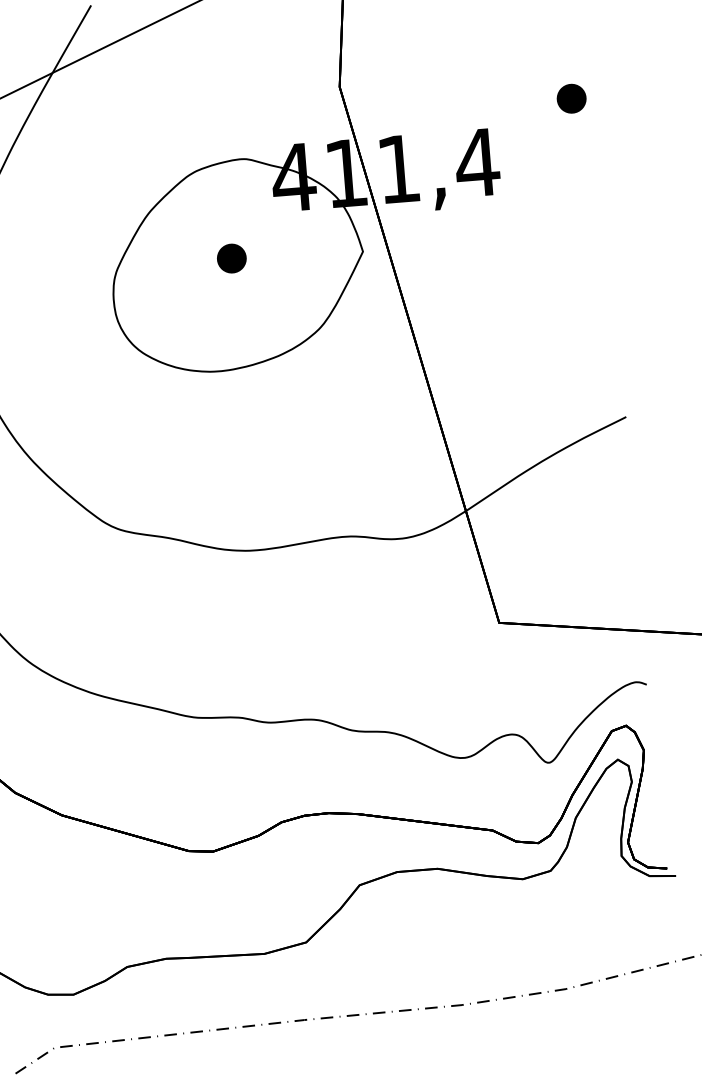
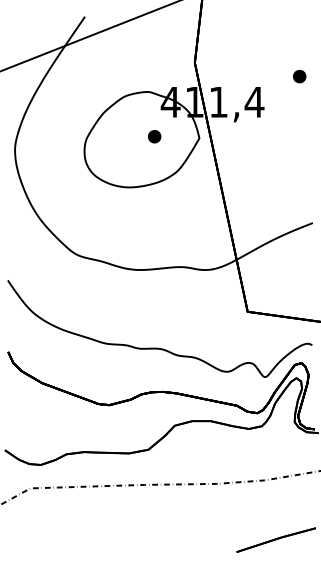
part: (231, 258) -> (154, 136), moved

